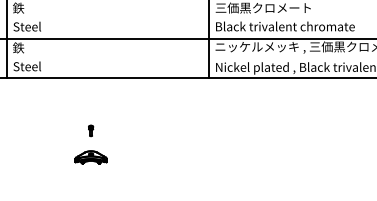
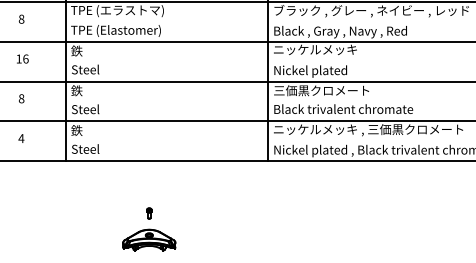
part: (91, 156) -> (149, 239), size x1.67

